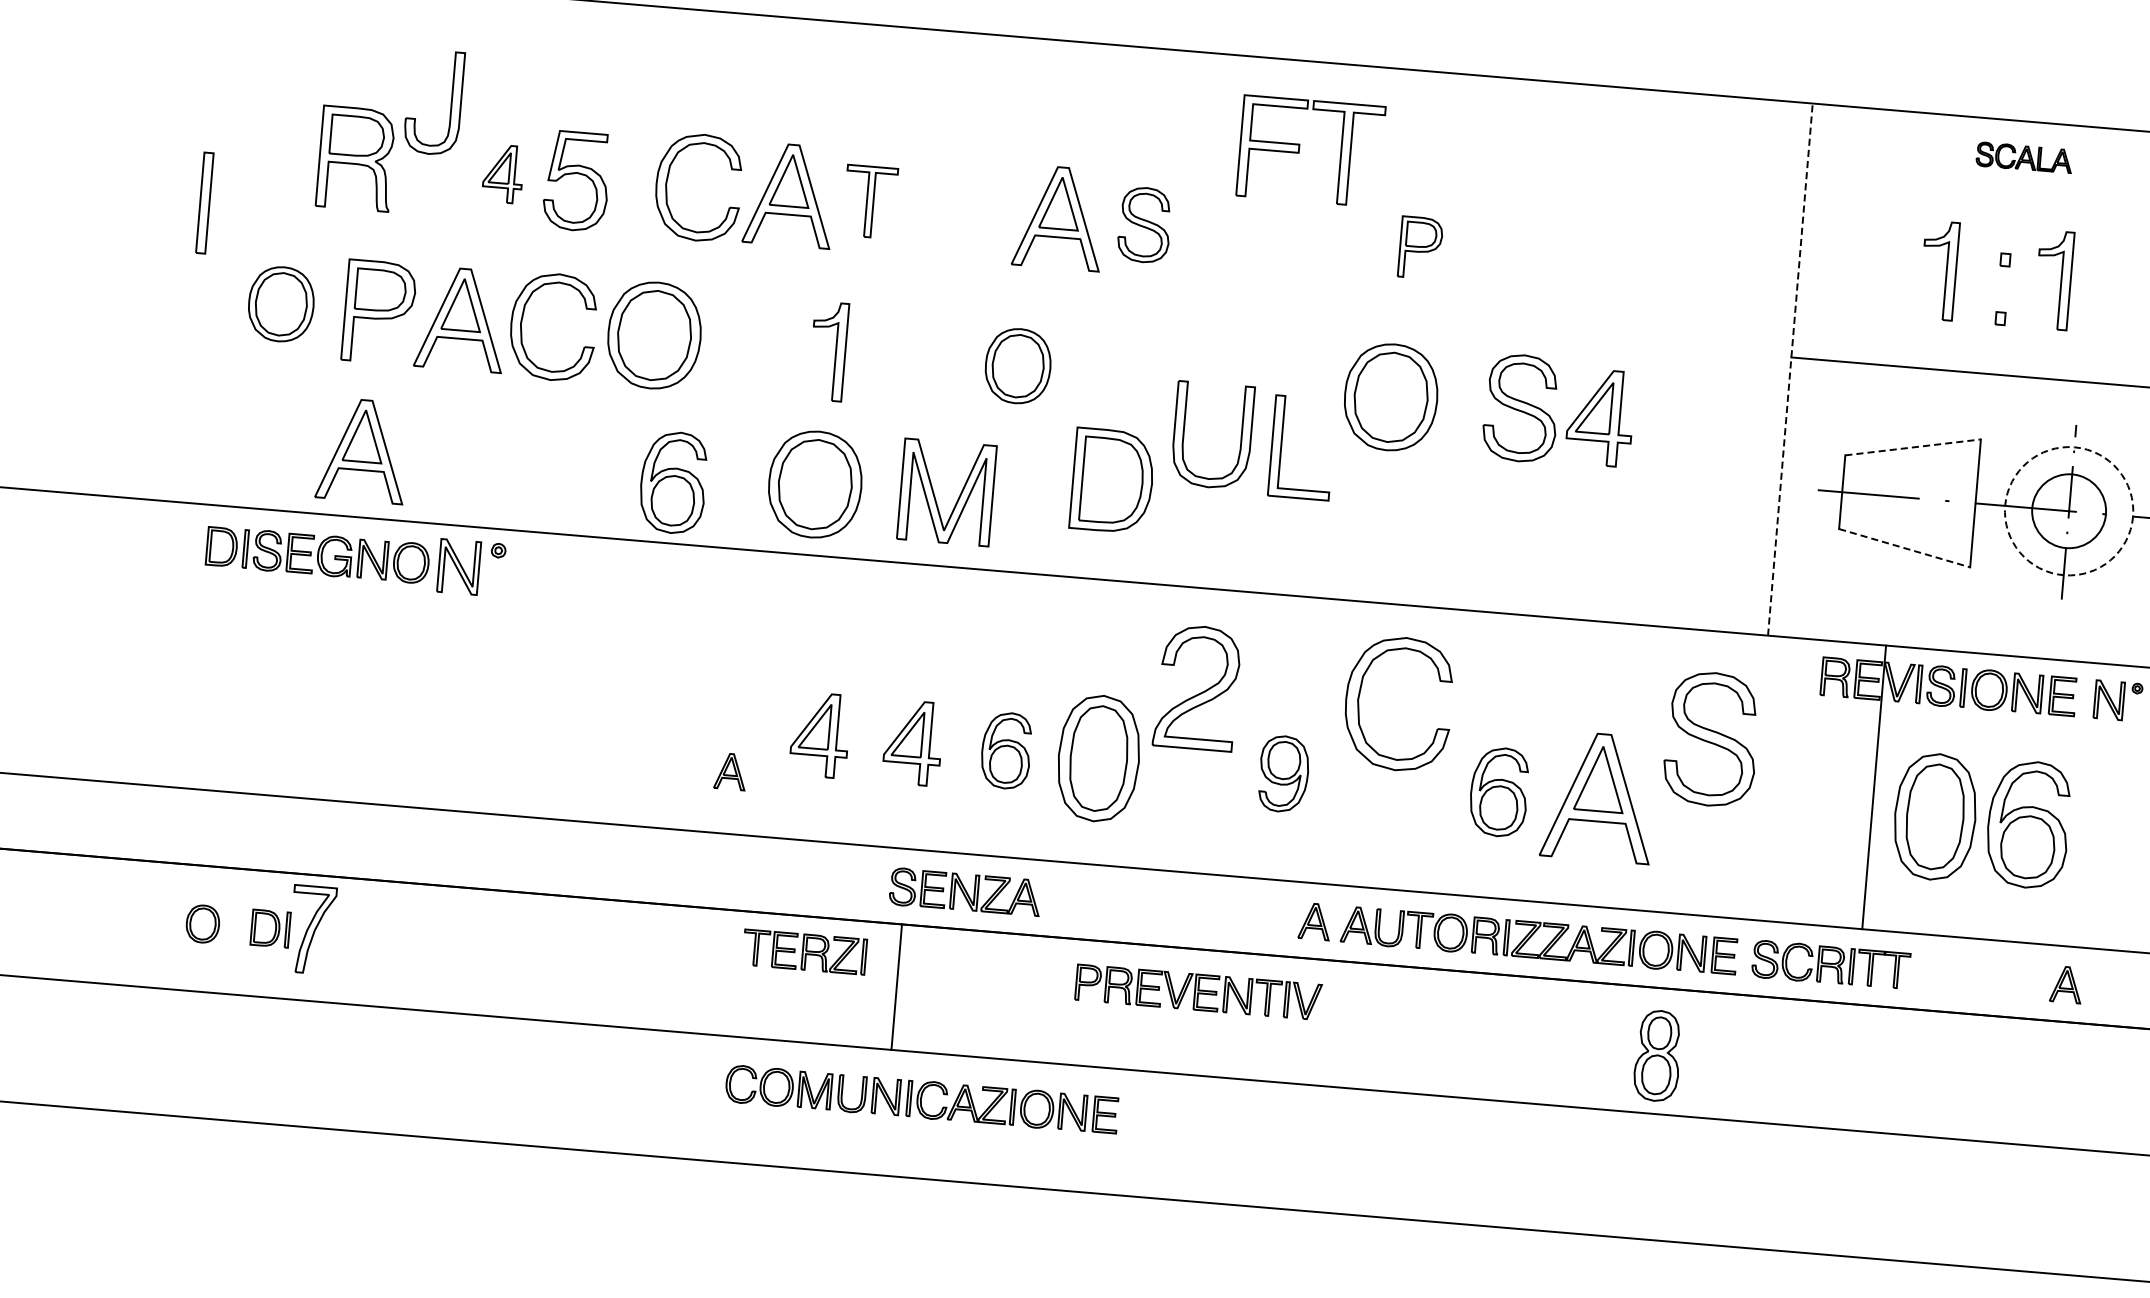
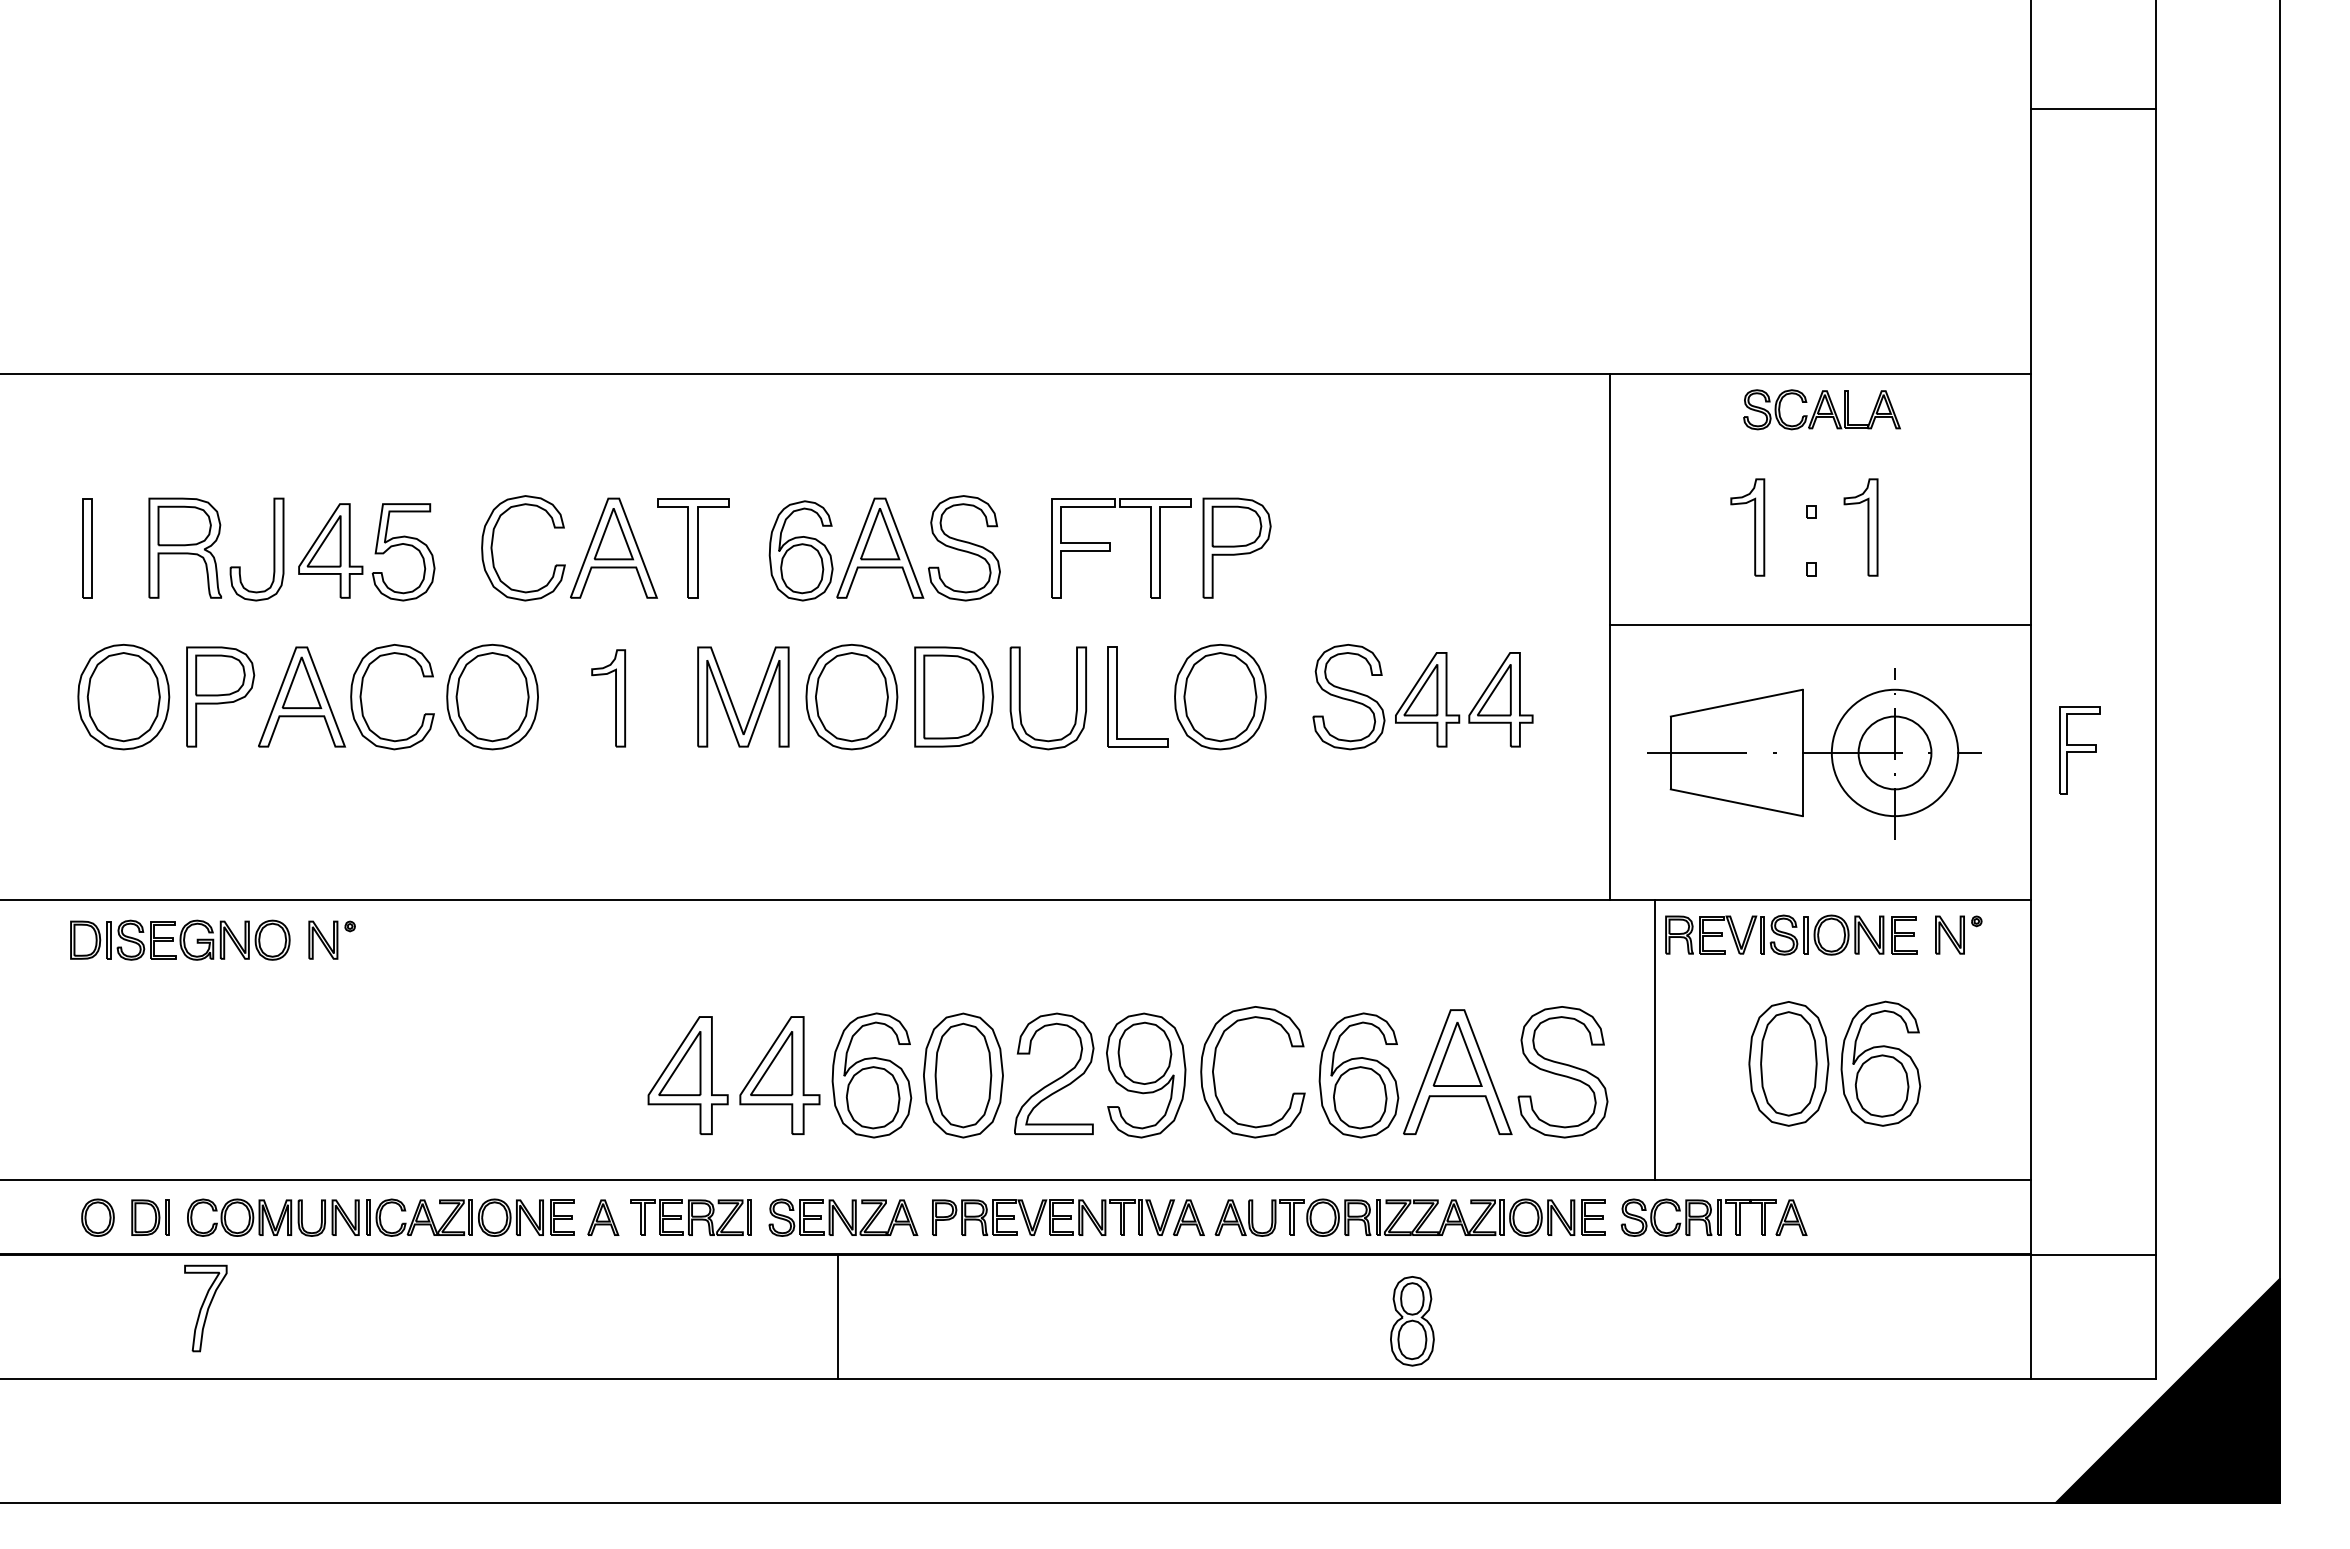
part: (450, 103) -> (273, 549), moved
part: (1299, 150) -> (1110, 548), moved
part: (2023, 157) -> (1821, 409), size x1.67
part: (502, 173) -> (330, 550), size x1.67
part: (870, 202) -> (693, 548), size x1.43
part: (204, 203) -> (87, 548), moved
part: (1144, 225) -> (964, 548), size x1.43
part: (1420, 247) -> (1236, 547), size x1.67
part: (280, 304) -> (123, 697), size x1.43
part: (835, 352) -> (615, 698), moved
part: (1017, 366) -> (851, 697), size x1.43
line: (1790, 369) -> (1609, 636), dashed -> solid
part: (1674, 423) -> (1500, 699), added
part: (1184, 433) -> (1020, 698), moved
part: (1282, 445) -> (1117, 696), moved
line: (1913, 447) -> (1737, 703), dashed -> solid
part: (363, 450) -> (216, 833), removed
part: (1112, 480) -> (953, 696), moved
part: (672, 482) -> (800, 550), moved
part: (815, 483) -> (662, 829), removed
part: (935, 496) -> (732, 701), moved
circle: (2068, 510) -> (1894, 752), dashed -> solid
line: (1905, 548) -> (1737, 802), dashed -> solid
part: (470, 567) -> (331, 939), size x0.71
part: (1197, 687) -> (1054, 1073), moved
part: (1359, 702) -> (1214, 1074), moved
part: (819, 735) -> (687, 1075), size x1.43
part: (1711, 739) -> (1562, 1072), moved
part: (912, 742) -> (779, 1075), size x1.43
part: (1005, 750) -> (871, 1075), size x1.67
part: (730, 771) -> (603, 1217), moved
part: (1284, 774) -> (1146, 1075), size x1.67
line: (1874, 786) -> (1654, 1039), moved
part: (1498, 792) -> (1358, 1075), size x1.43
part: (202, 923) -> (97, 1217), moved
part: (270, 928) -> (150, 1217), moved
part: (804, 951) -> (690, 1217), moved
part: (2066, 984) -> (1791, 1217), moved
line: (896, 987) -> (837, 1316), moved
part: (1198, 992) -> (1053, 1217), moved
part: (1657, 1056) -> (1412, 1321), moved
part: (921, 1099) -> (380, 1217), moved

